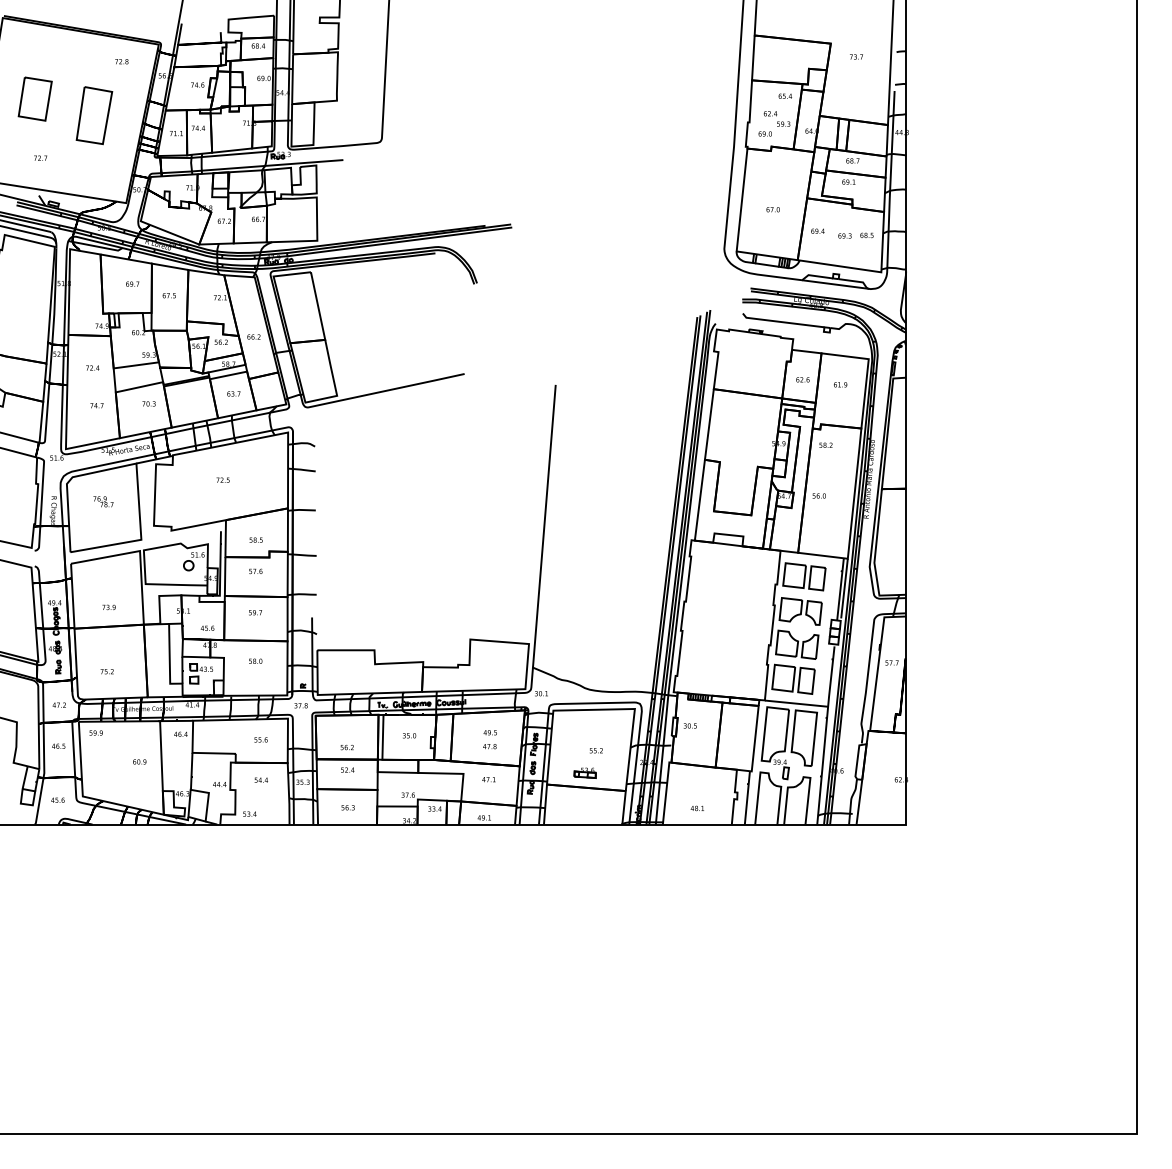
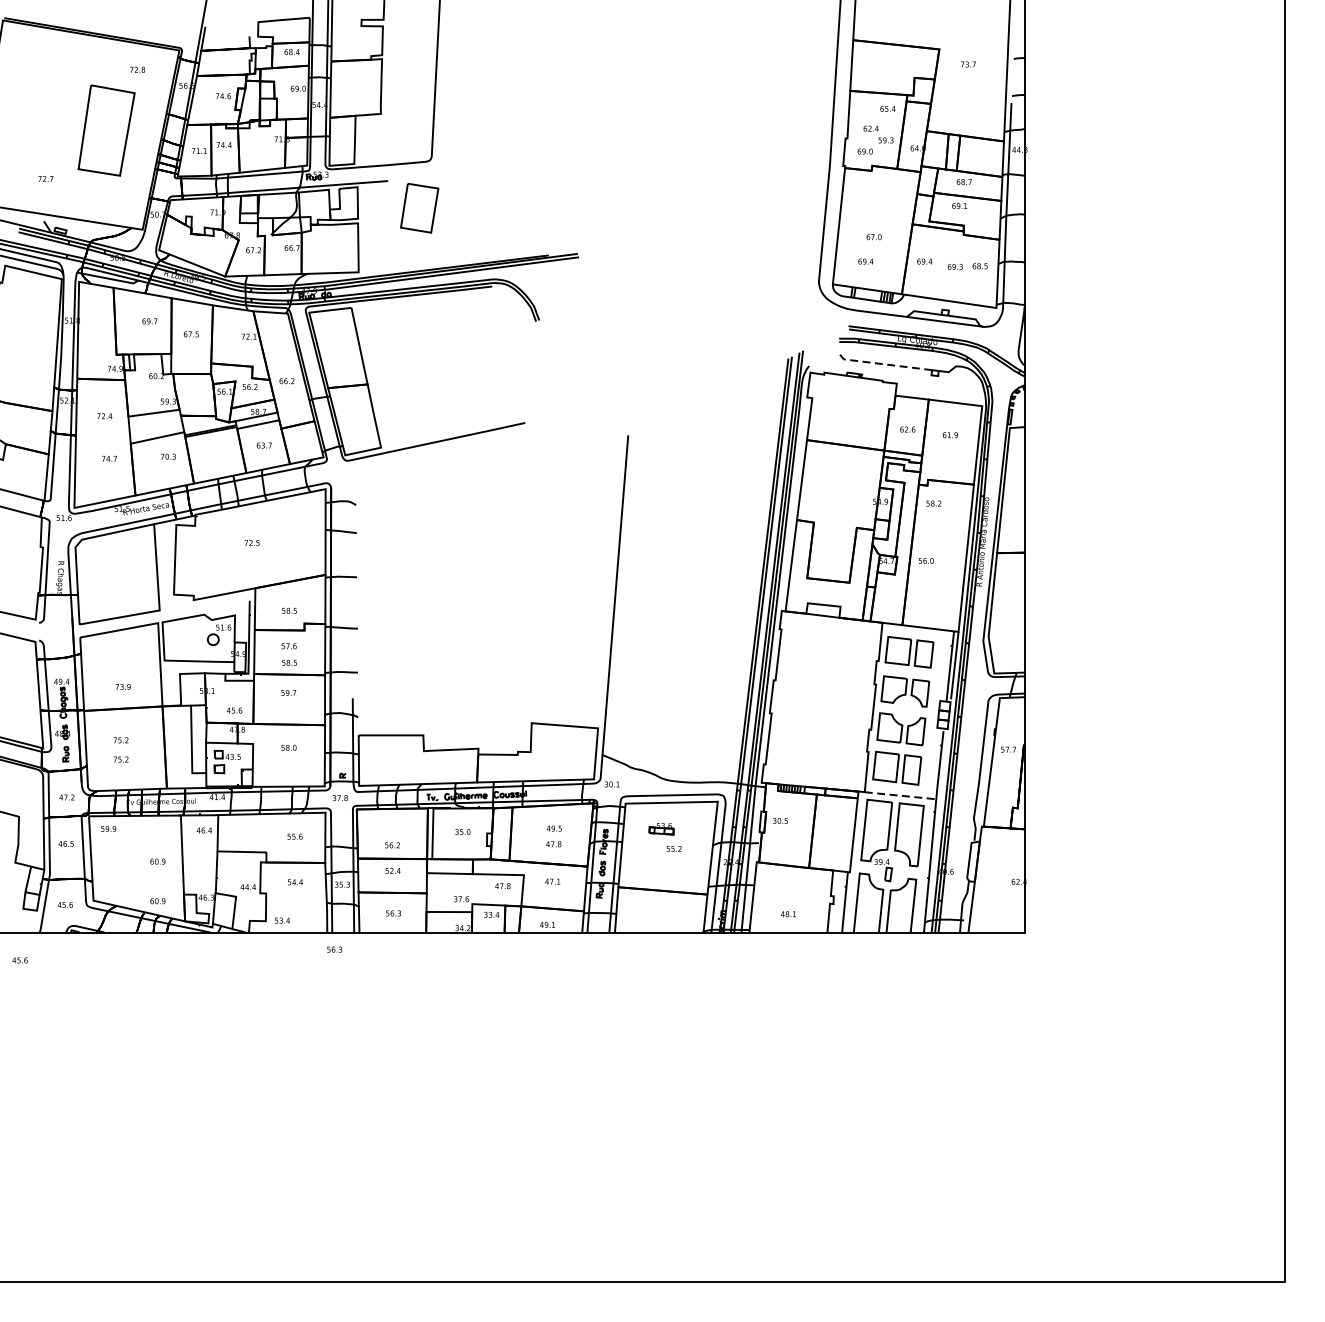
part: (34, 98) -> (418, 207), moved
part: (94, 115) -> (106, 130), size x1.4
part: (765, 230) -> (865, 260), added
line: (781, 322) -> (883, 364), solid -> dashed
part: (103, 501) -> (116, 567), removed
part: (255, 585) -> (288, 662), added
part: (106, 654) -> (120, 740), added
line: (796, 703) -> (900, 795), solid -> dashed
part: (584, 772) -> (660, 828), moved
part: (444, 783) -> (502, 886), added
part: (139, 796) -> (157, 900), added
part: (295, 839) -> (334, 949), added
part: (17, 848) -> (19, 959), added

